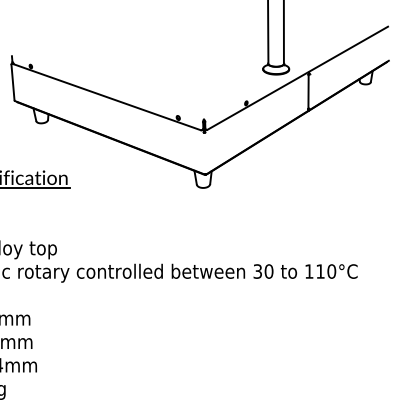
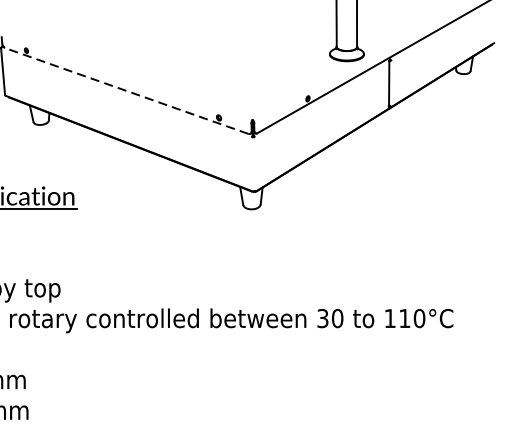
line: (107, 97) -> (126, 91), solid -> dashed

